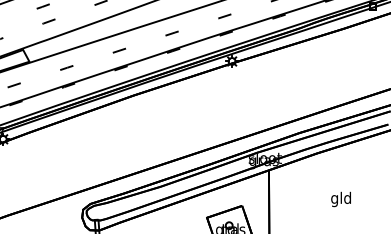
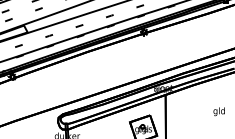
text: (339, 199) -> (218, 111), moved

